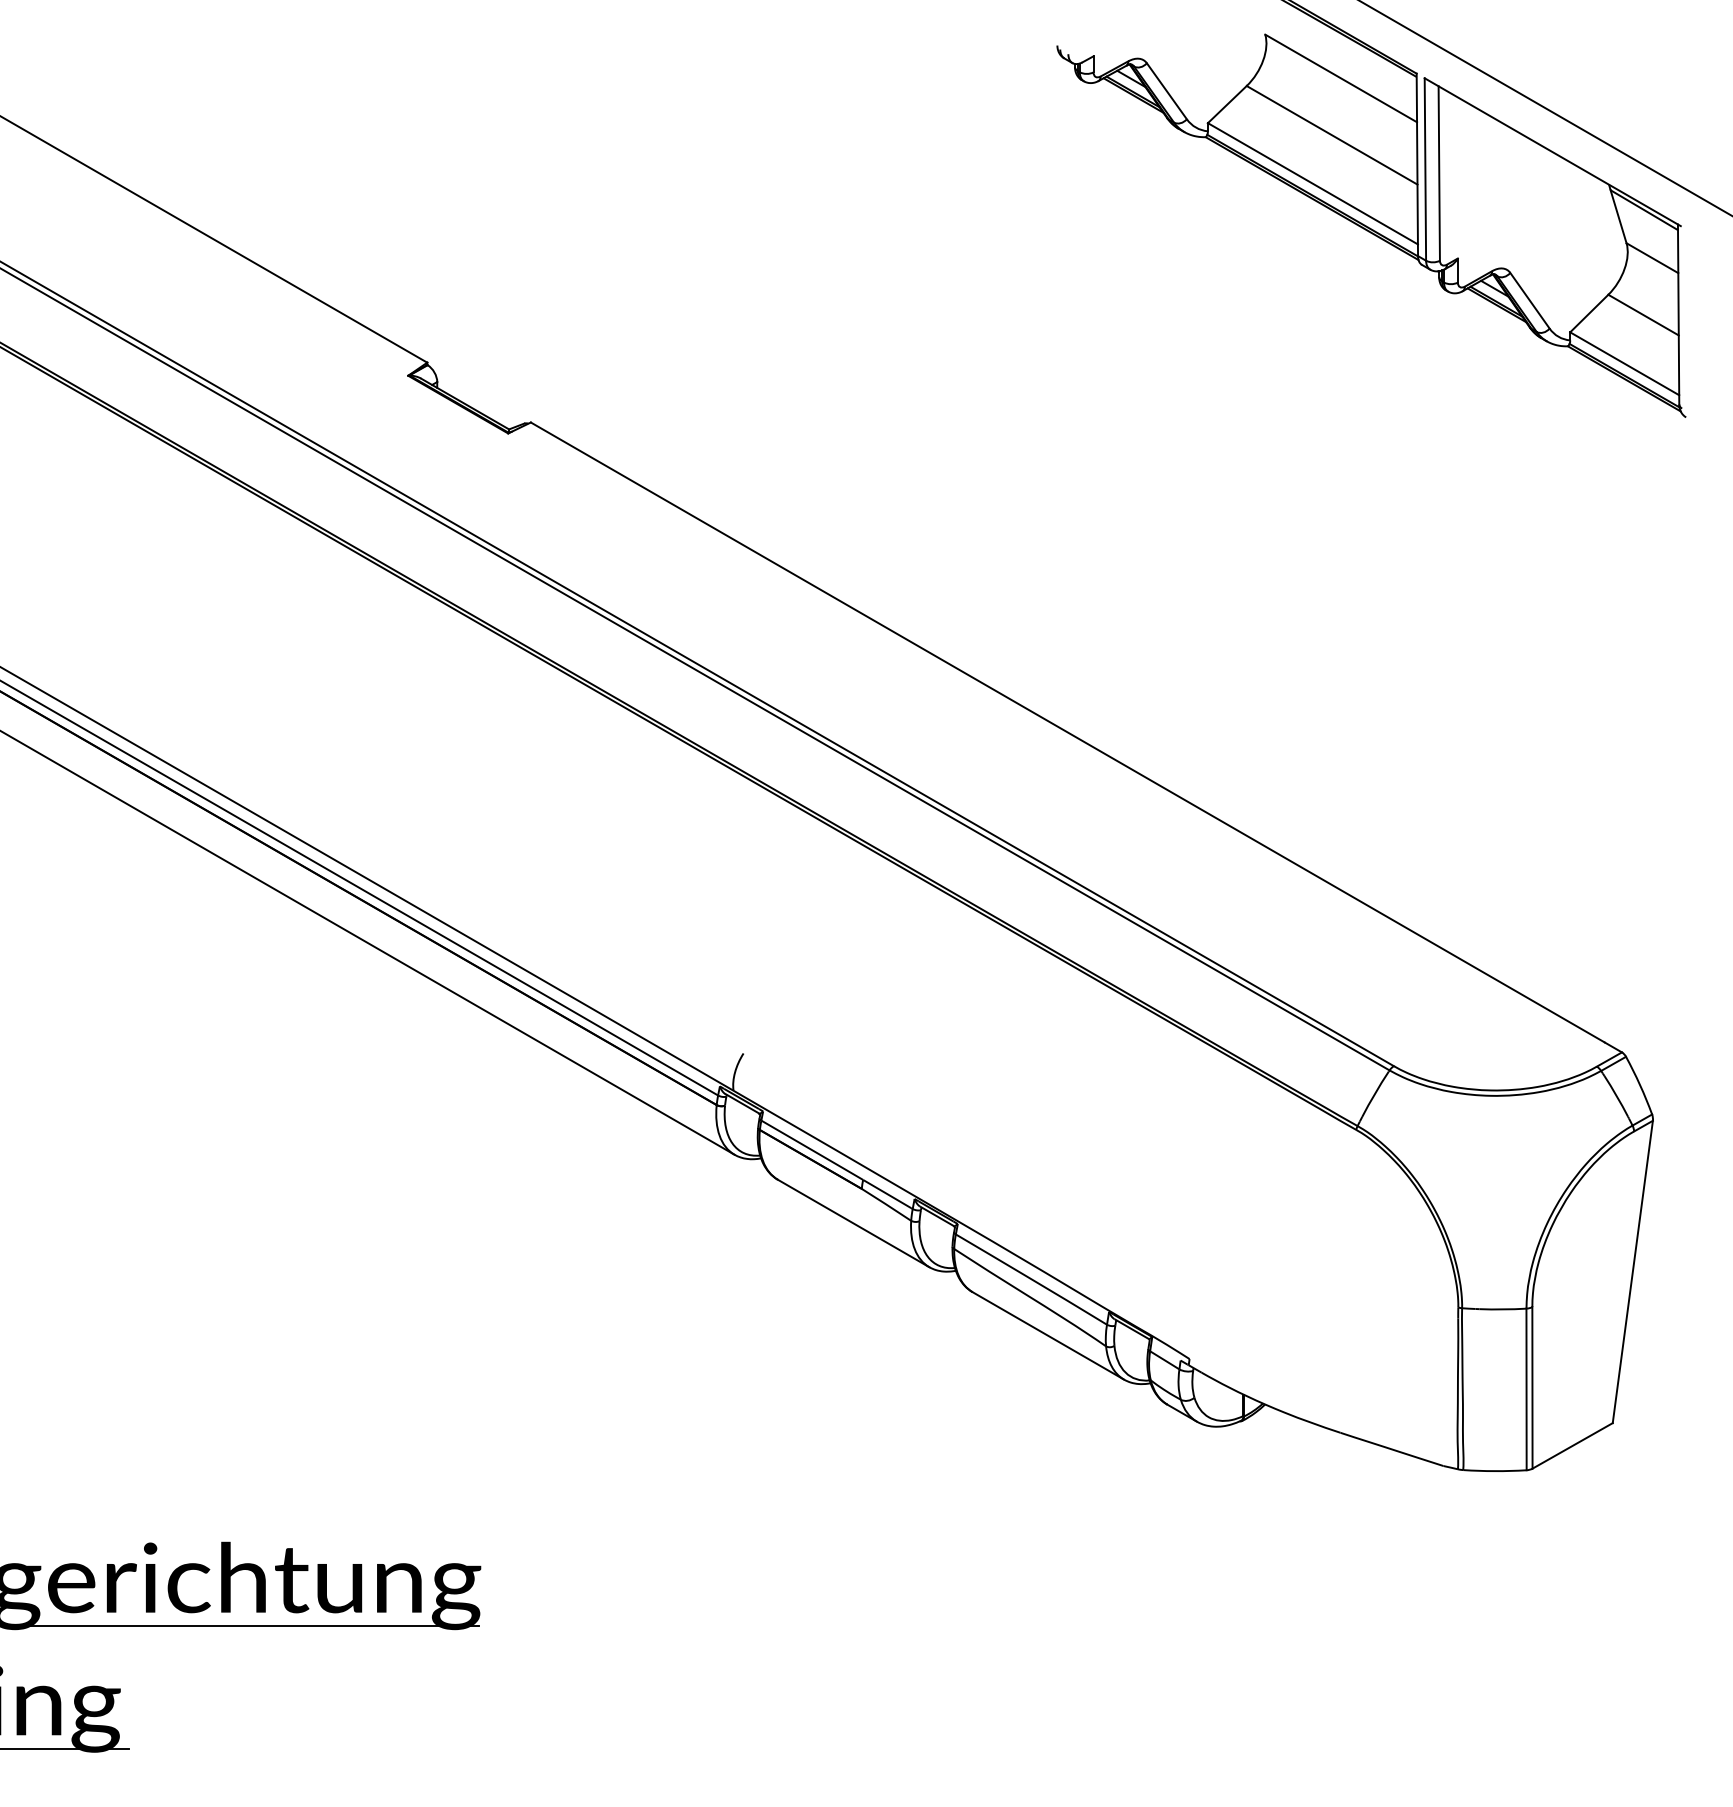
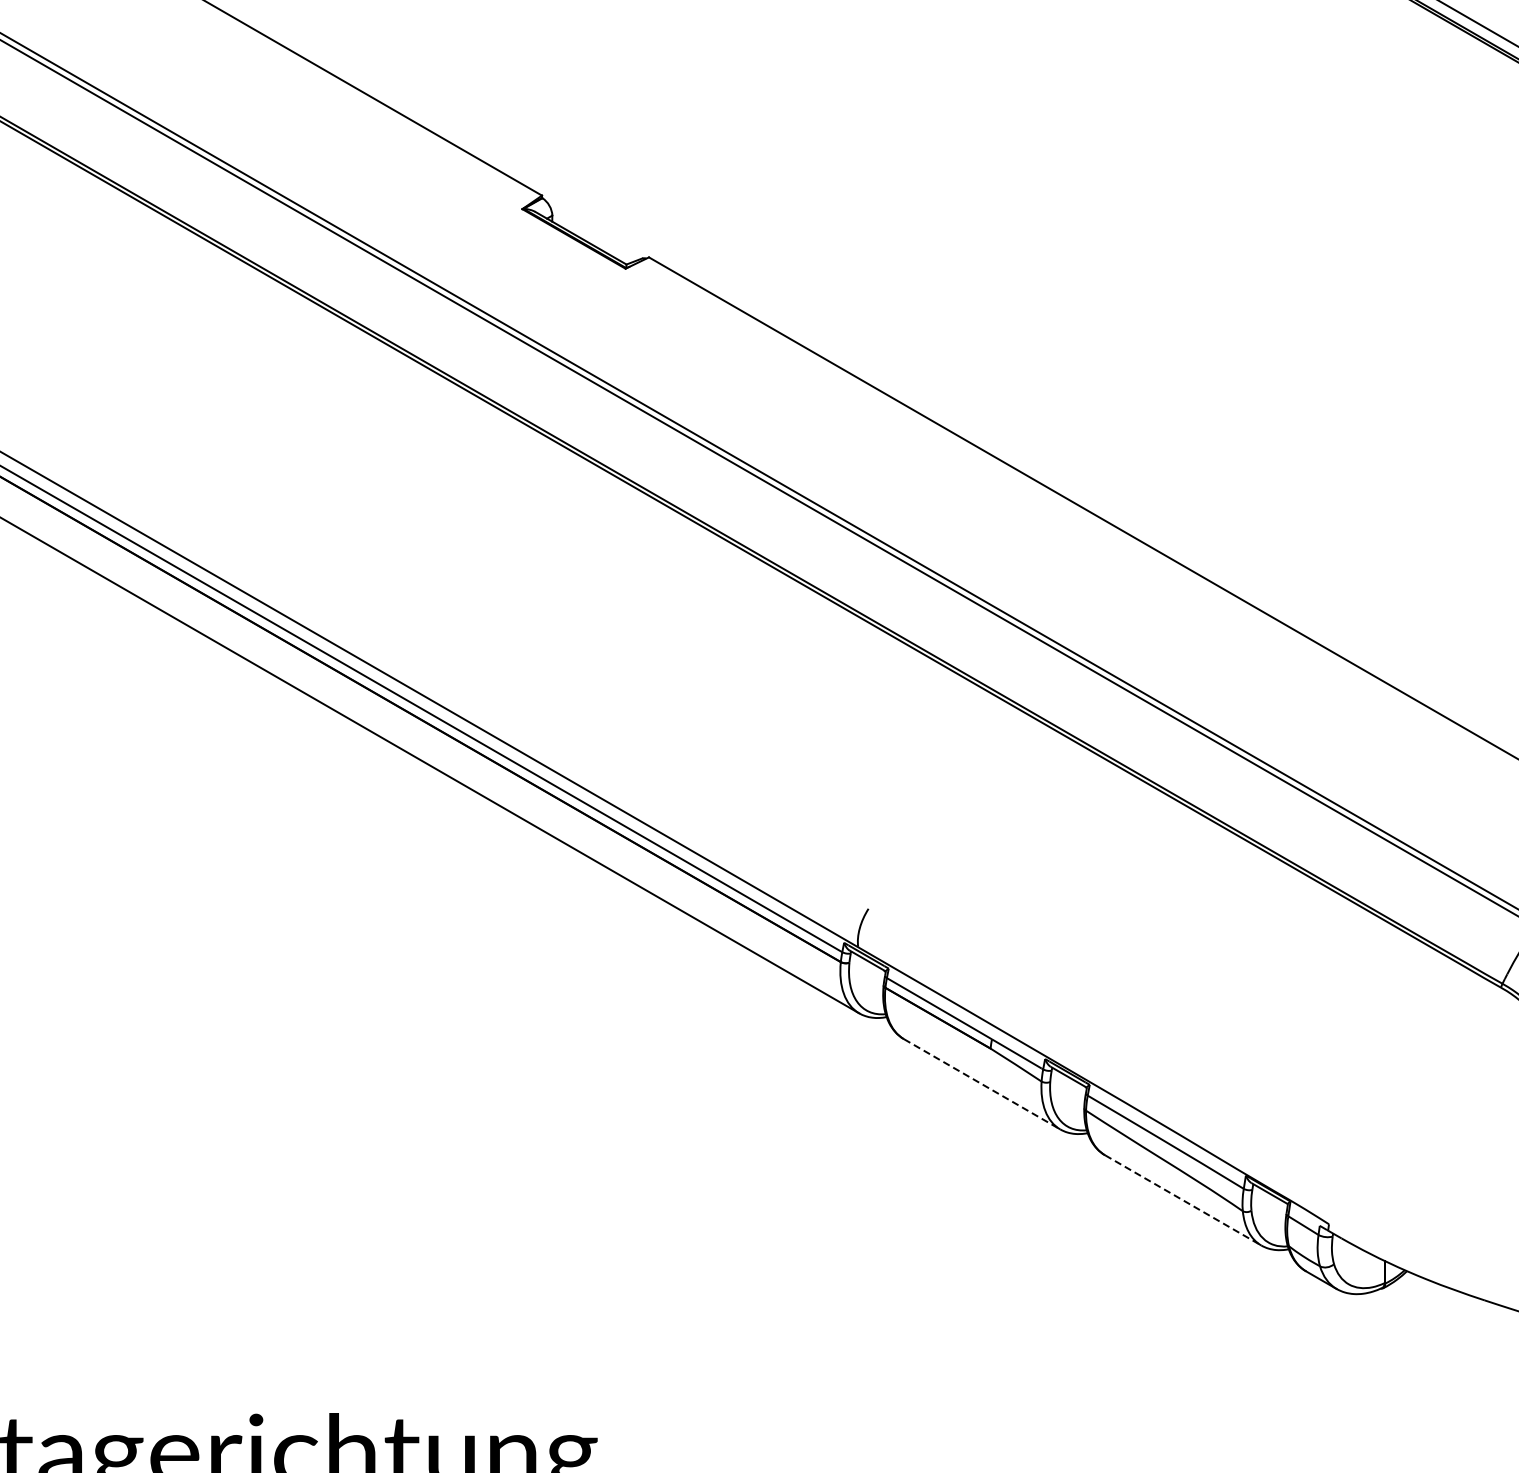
line: (854, 1223) -> (983, 1084), solid -> dashed
line: (1048, 1336) -> (1183, 1201), solid -> dashed

